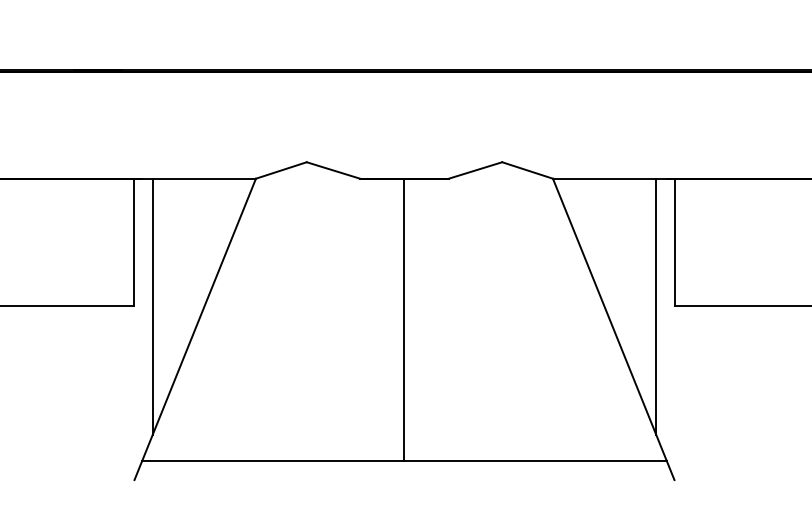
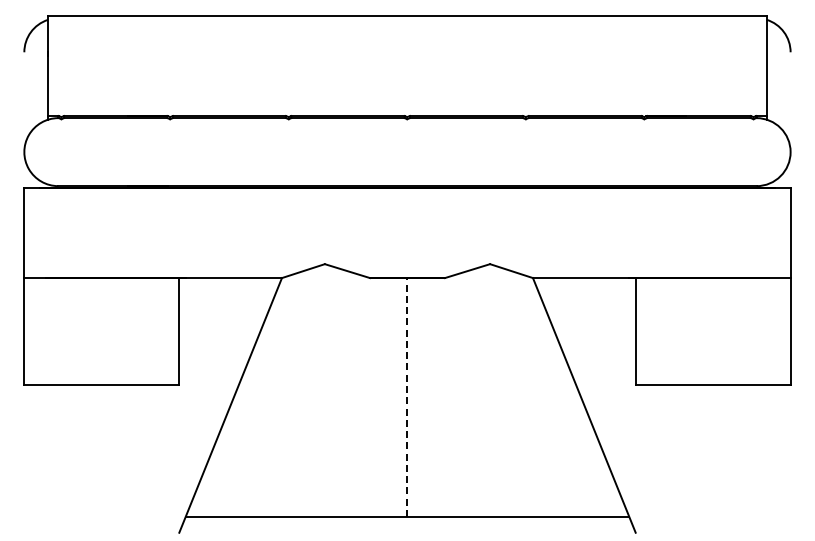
line: (152, 306) -> (194, 386), removed
line: (656, 306) -> (620, 386), removed
line: (404, 318) -> (407, 396), solid -> dashed

